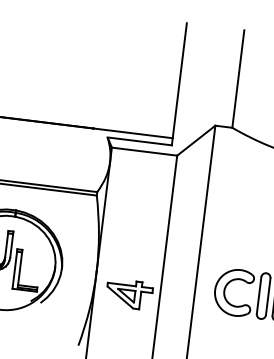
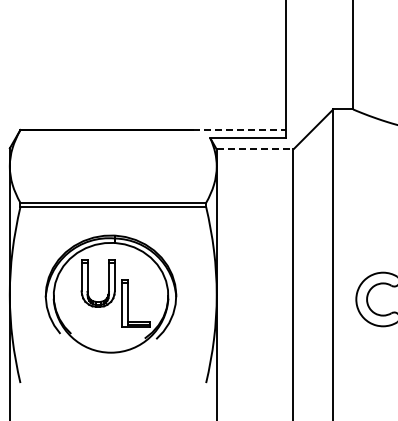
line: (133, 132) -> (239, 129), solid -> dashed
line: (144, 151) -> (255, 149), solid -> dashed
part: (129, 294) -> (257, 316), removed

